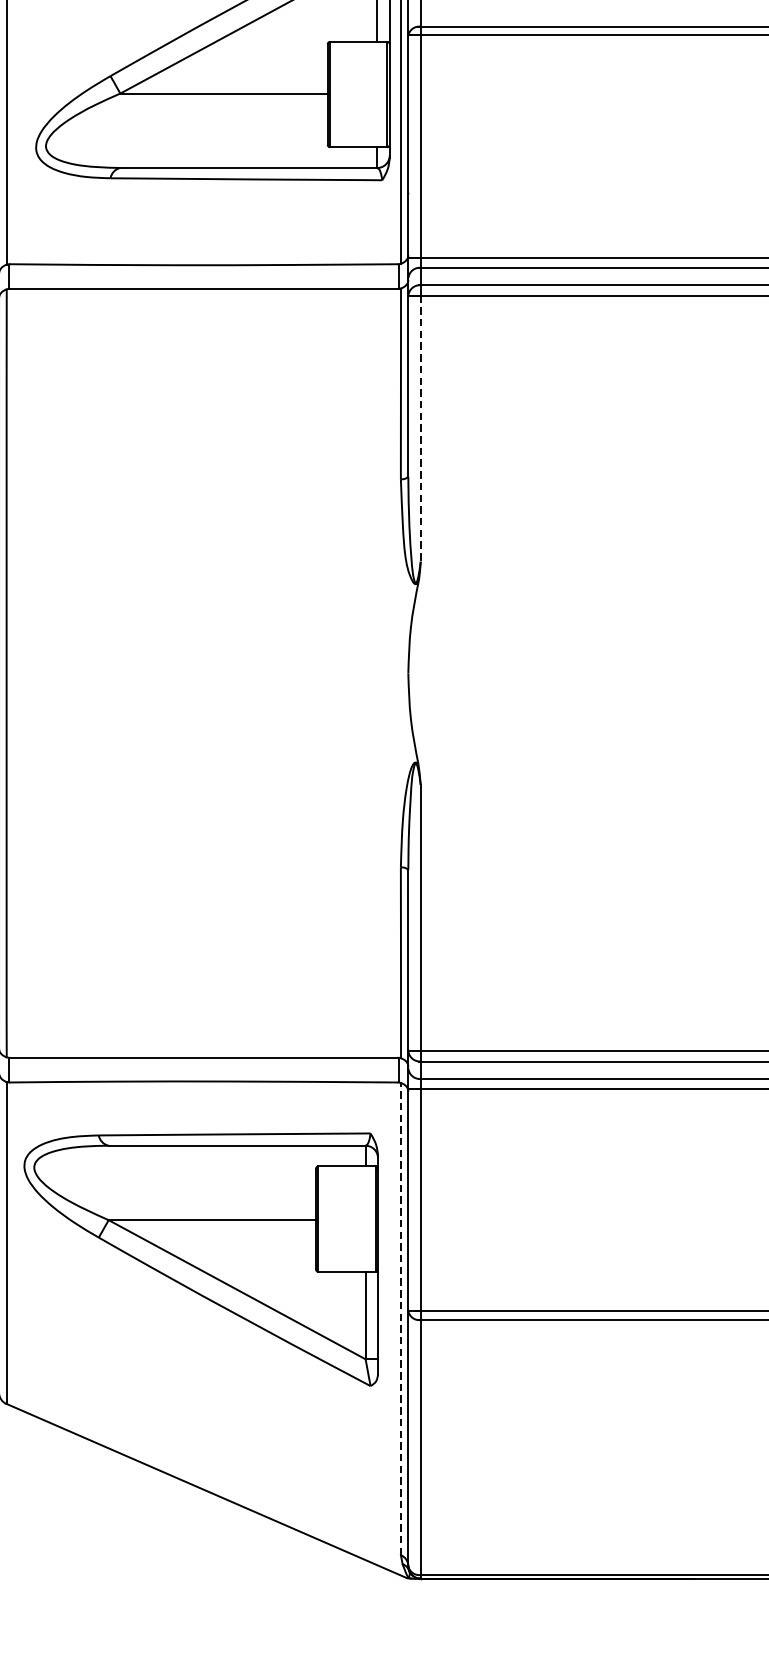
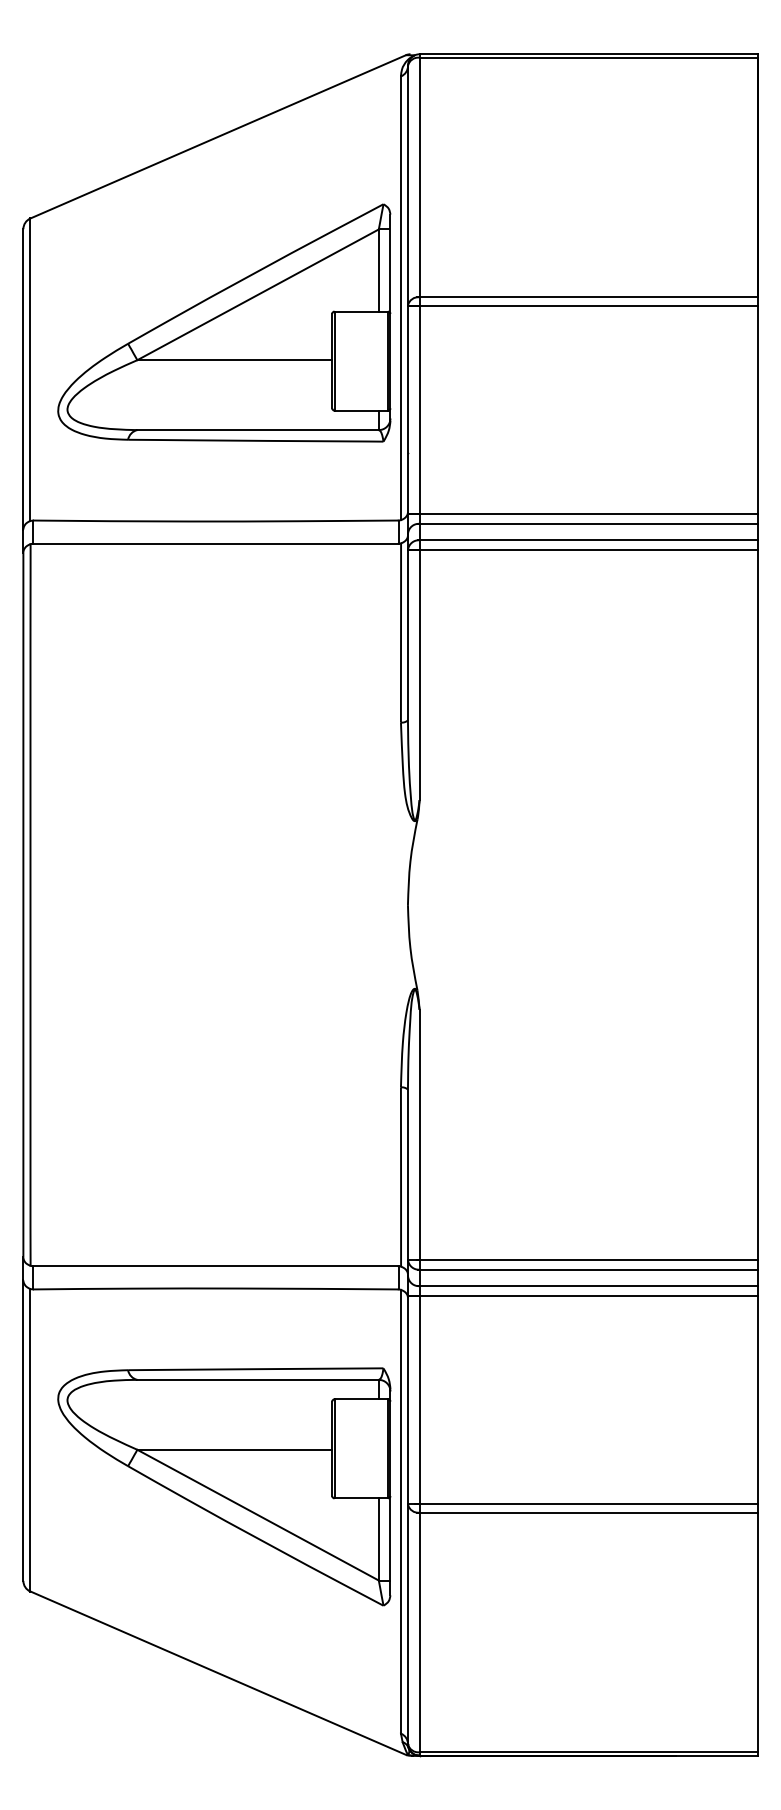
line: (420, 429) -> (419, 675), dashed -> solid
part: (201, 1259) -> (224, 1486), moved
line: (400, 1318) -> (400, 1511), dashed -> solid

